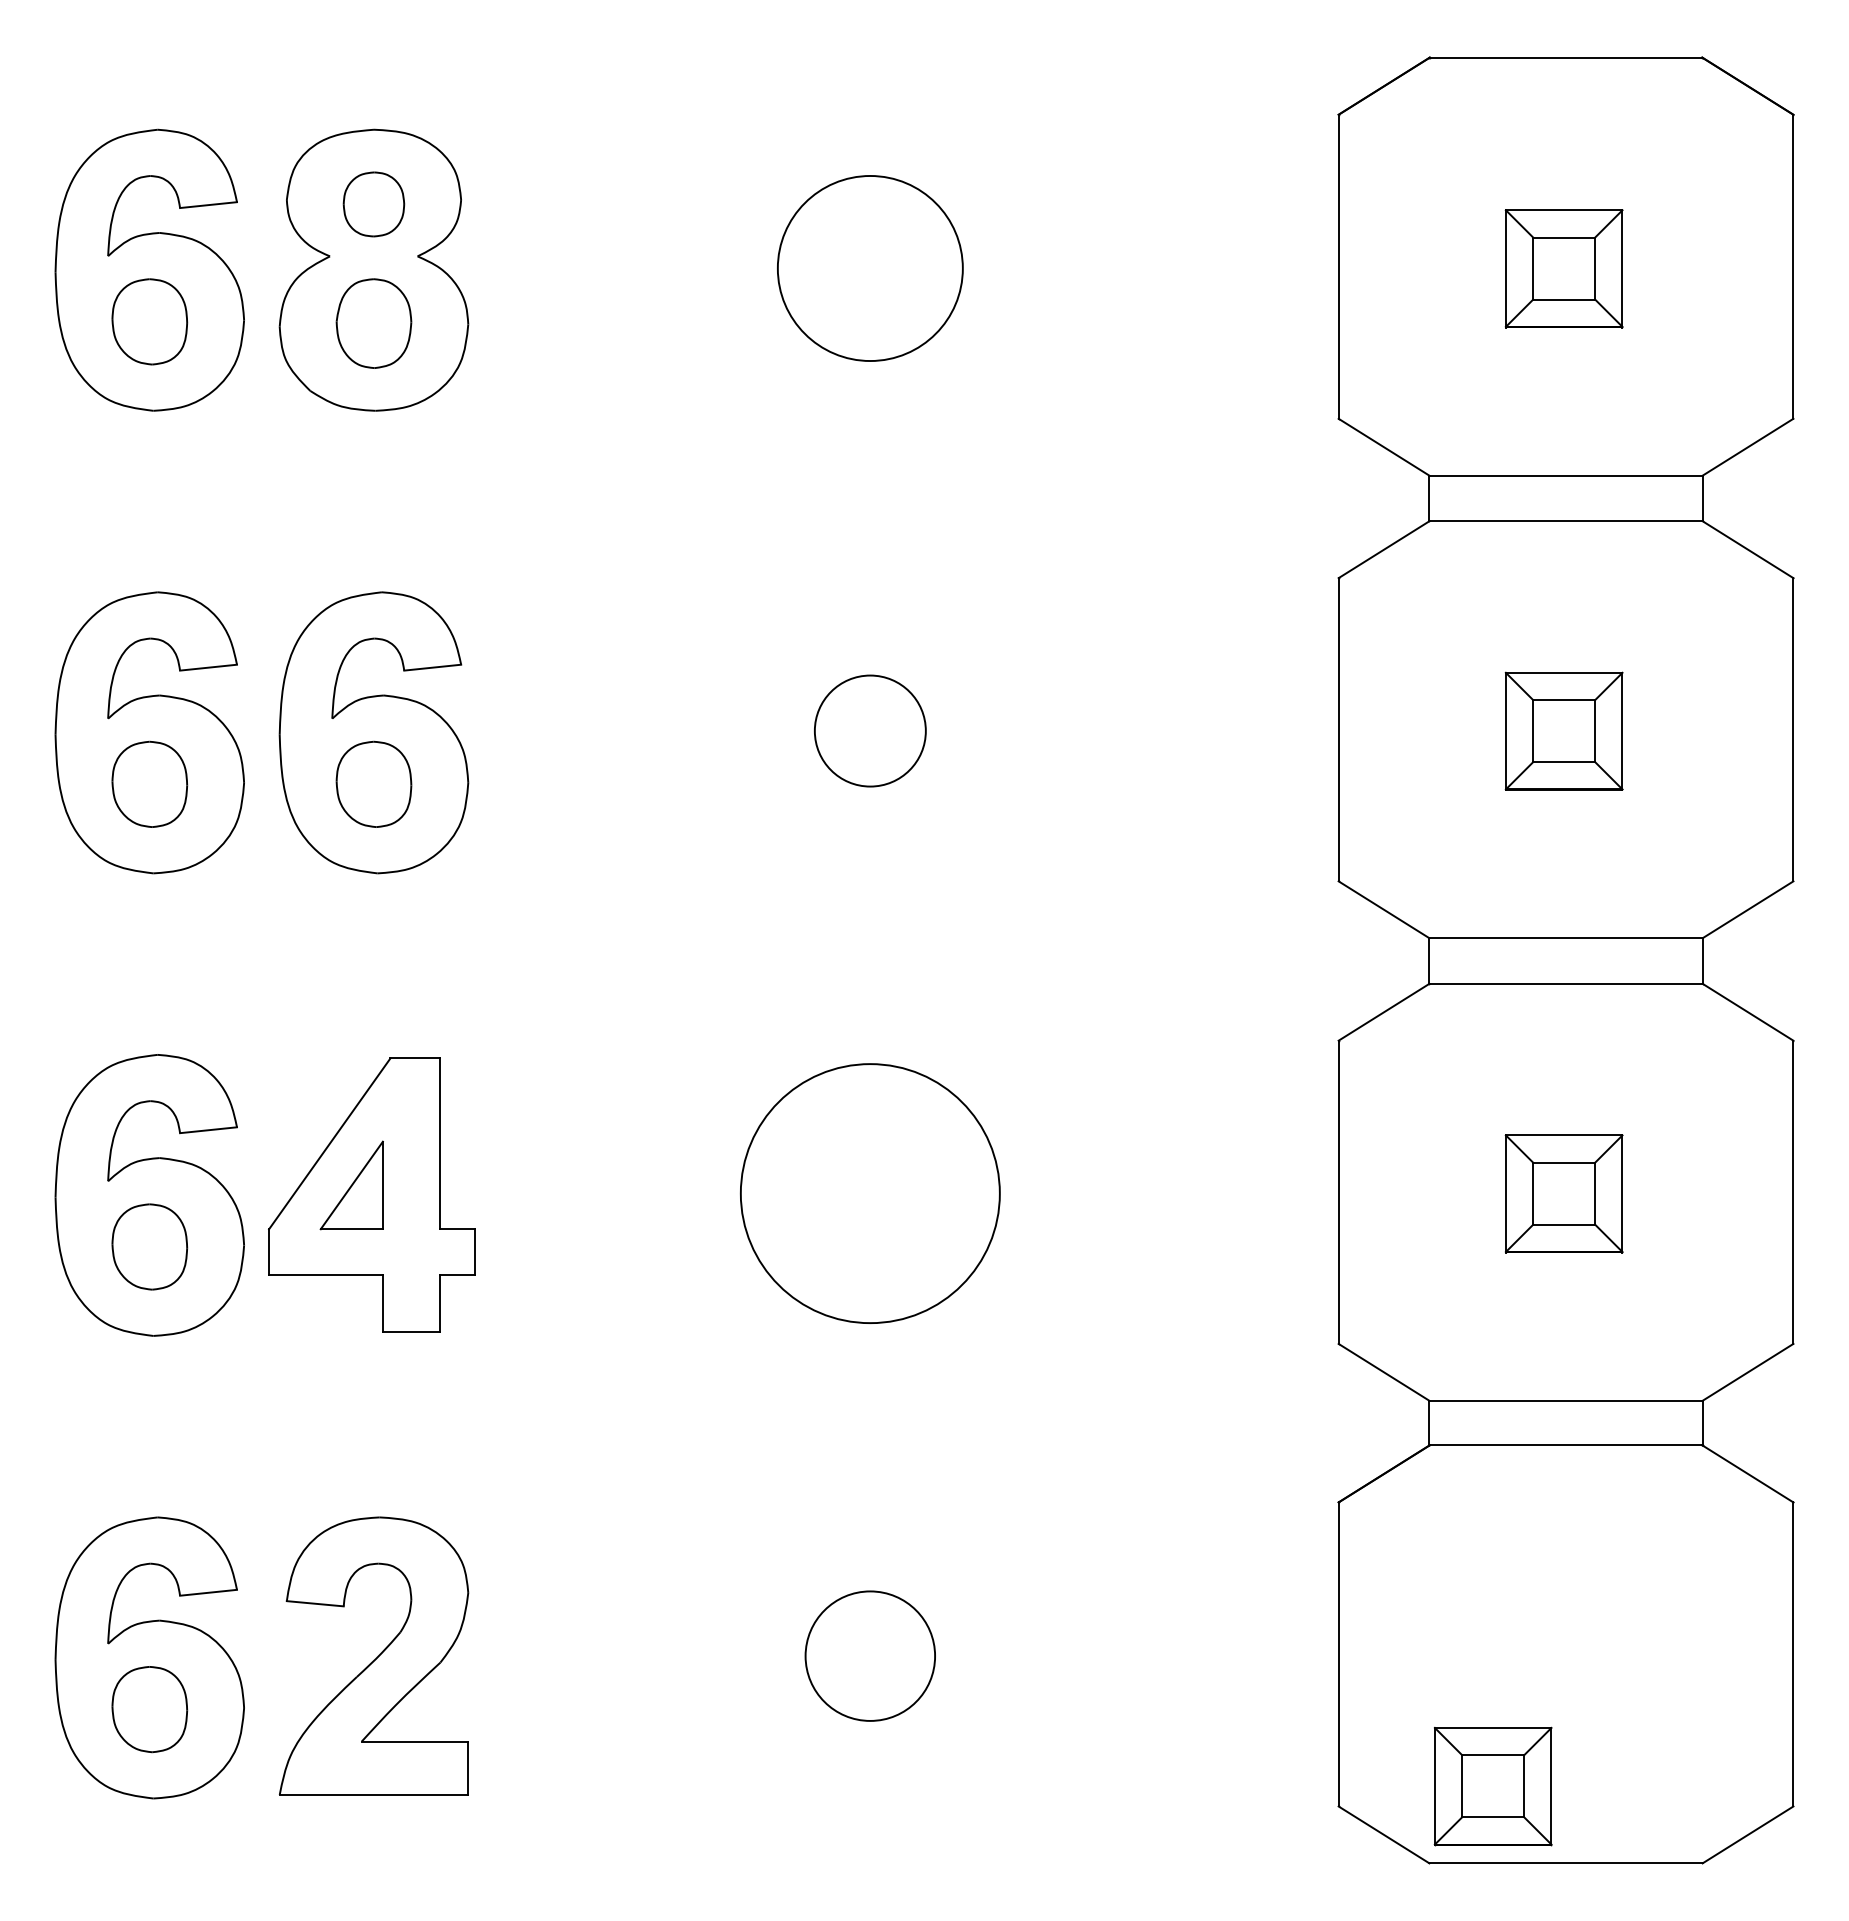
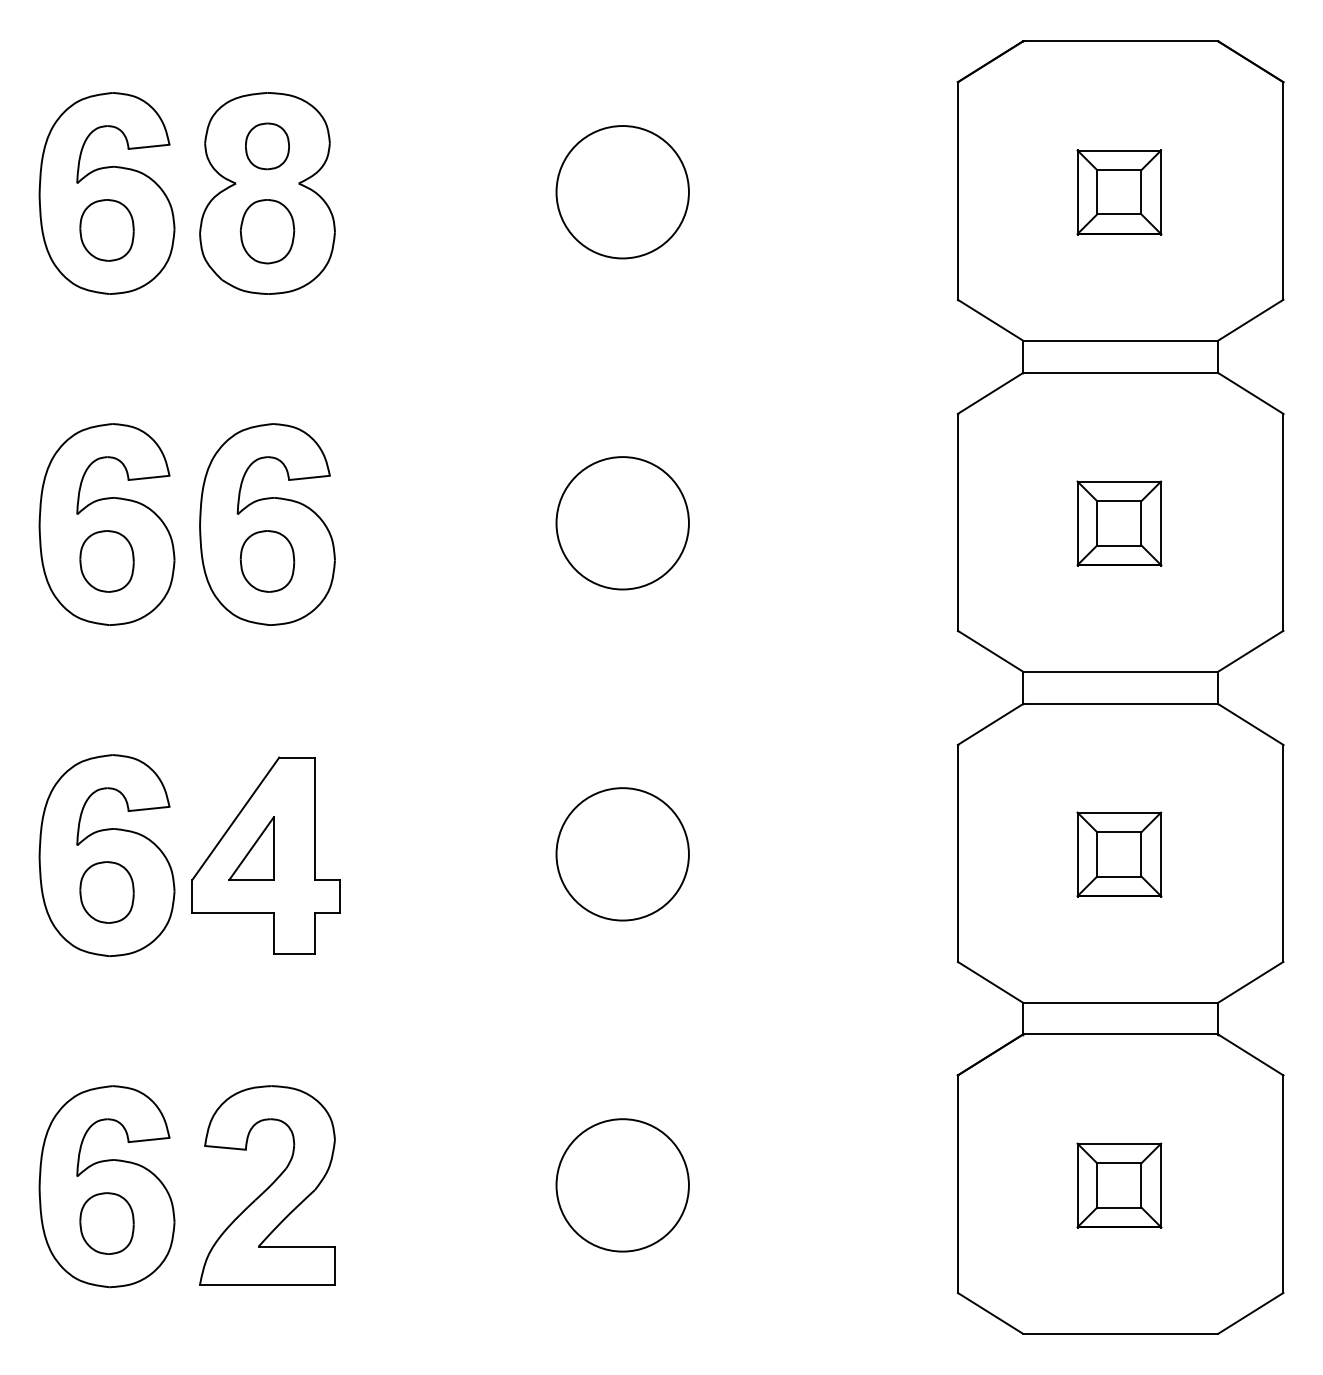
circle: (869, 730) -> (622, 522), size x1.67
circle: (869, 1193) -> (622, 854), size x0.71
circle: (869, 1655) -> (622, 1184), size x1.43
part: (1492, 1786) -> (1118, 1185), moved

